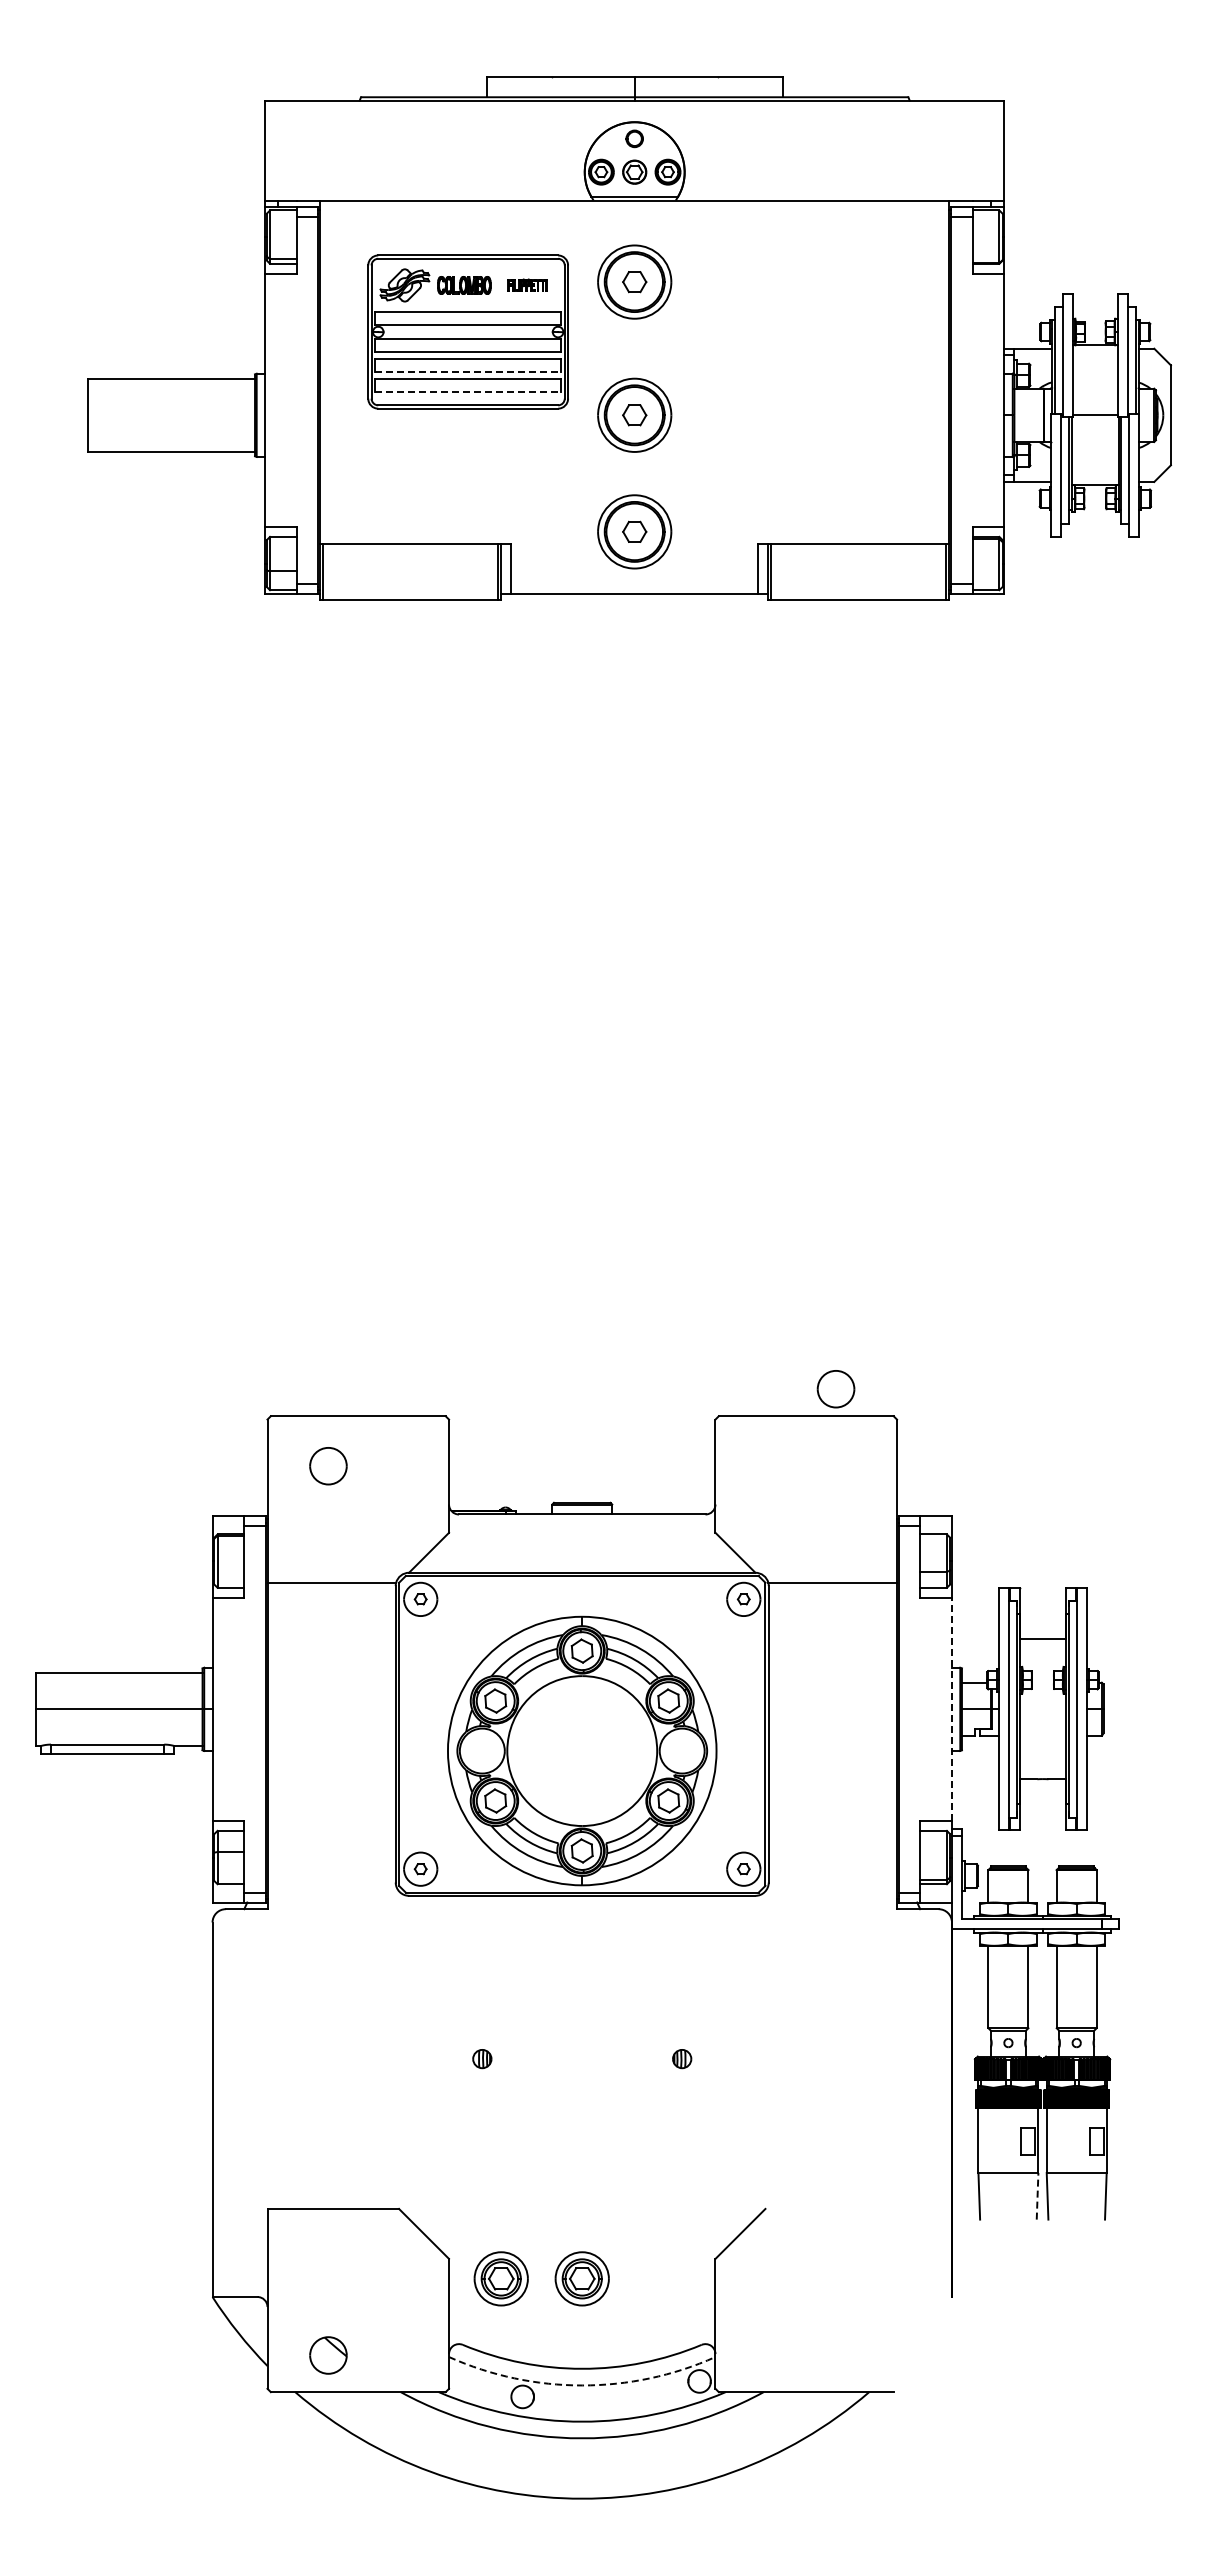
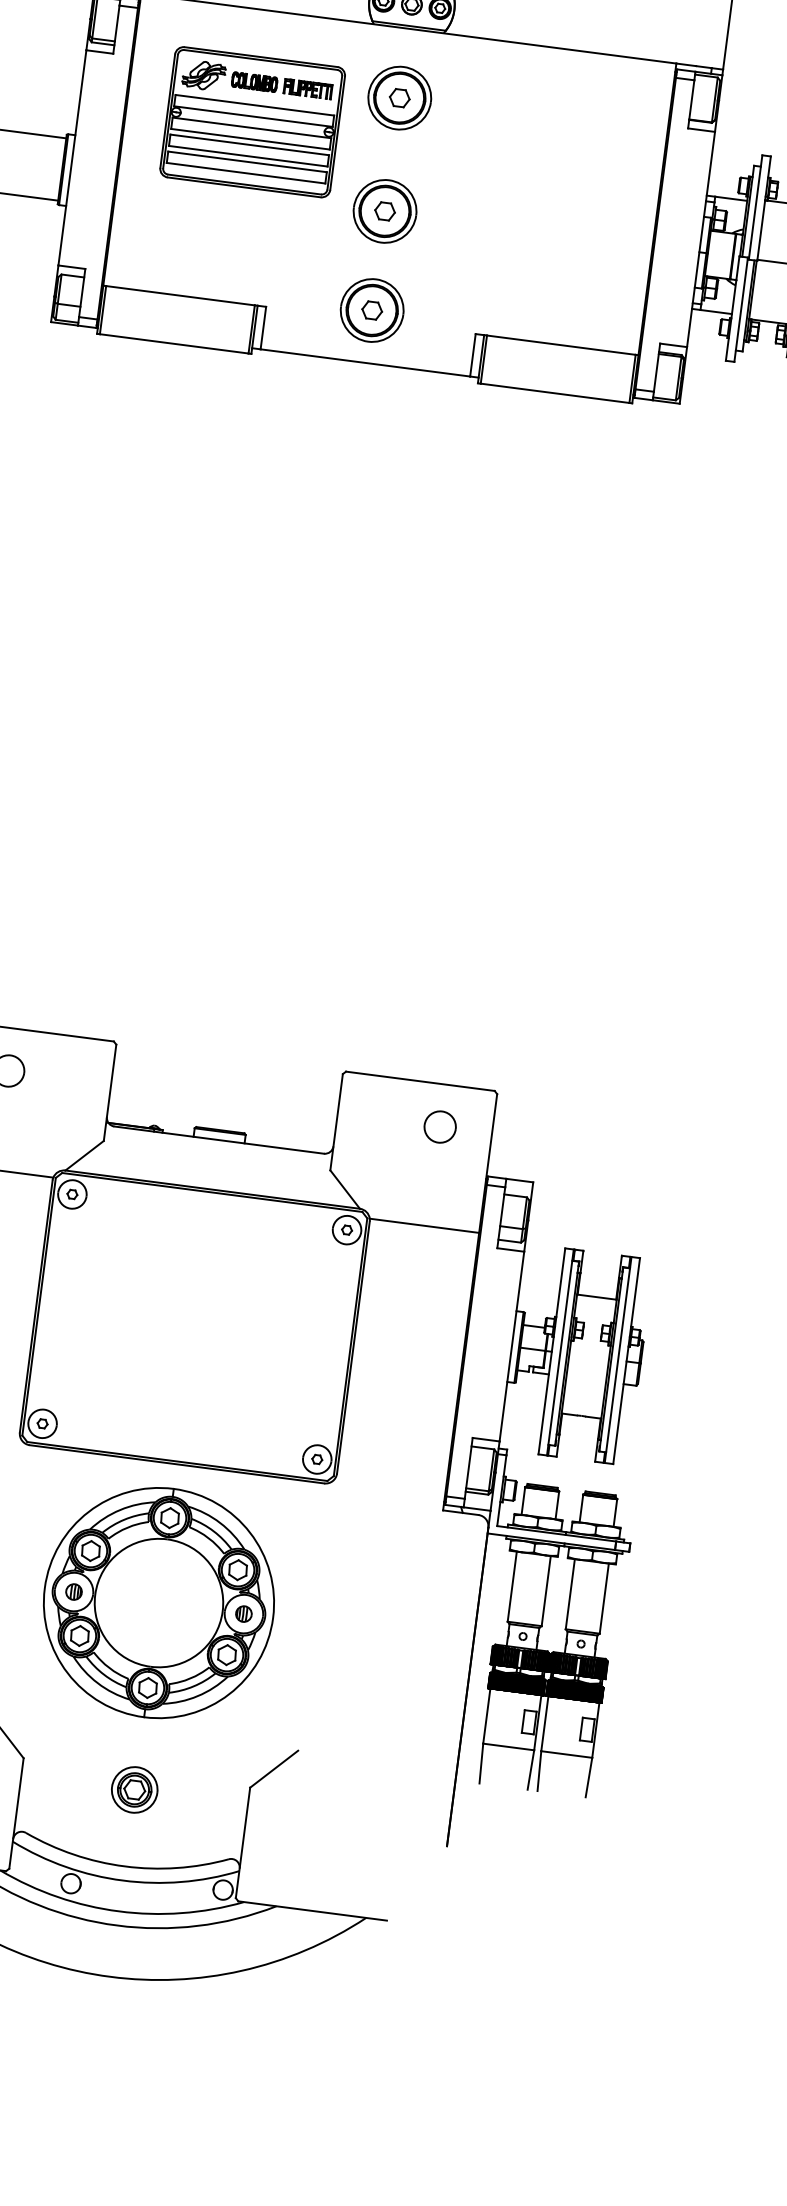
part: (527, 285) -> (308, 89), size x1.43
line: (468, 372) -> (248, 156), dashed -> solid
line: (468, 392) -> (246, 173), dashed -> solid
part: (835, 1389) -> (439, 1127), moved
line: (951, 1709) -> (511, 1346), dashed -> solid
part: (582, 1750) -> (159, 1602), moved
line: (1037, 2195) -> (530, 1769), dashed -> solid
part: (500, 2278) -> (65, 1780), removed
arc: (582, 2385) -> (123, 1880), dashed -> solid

